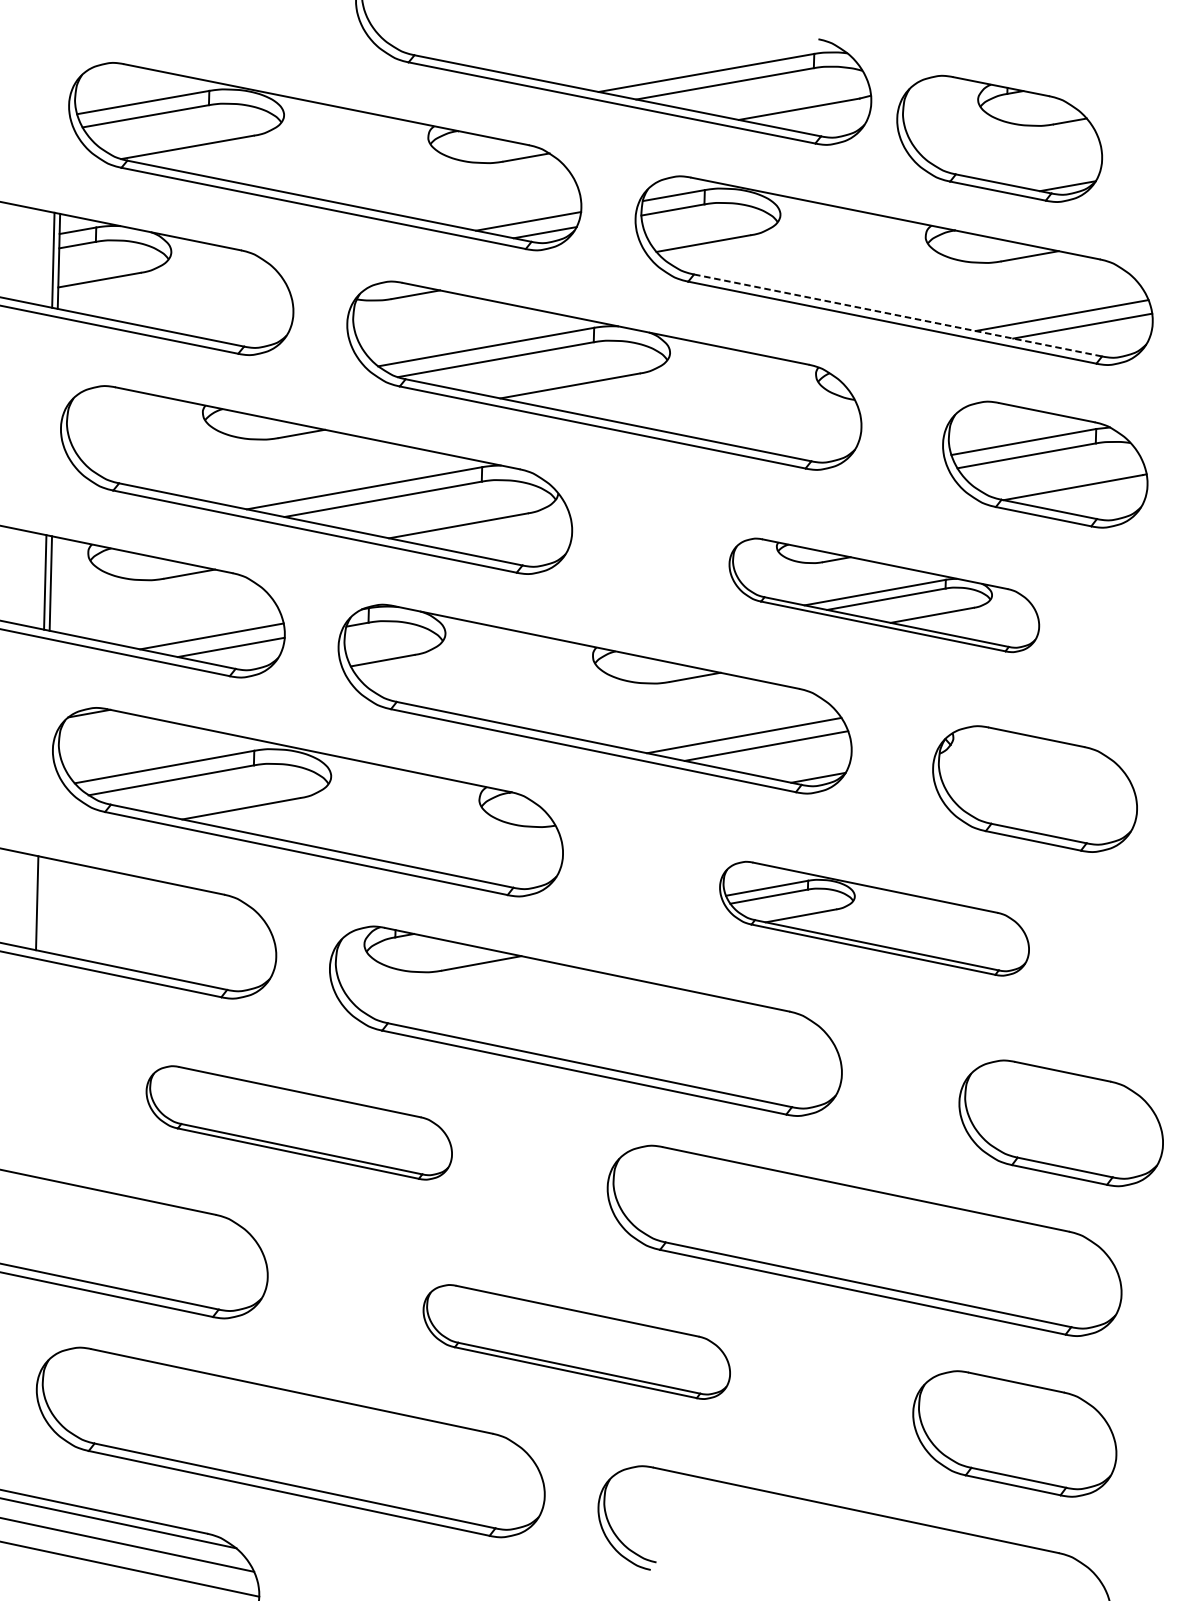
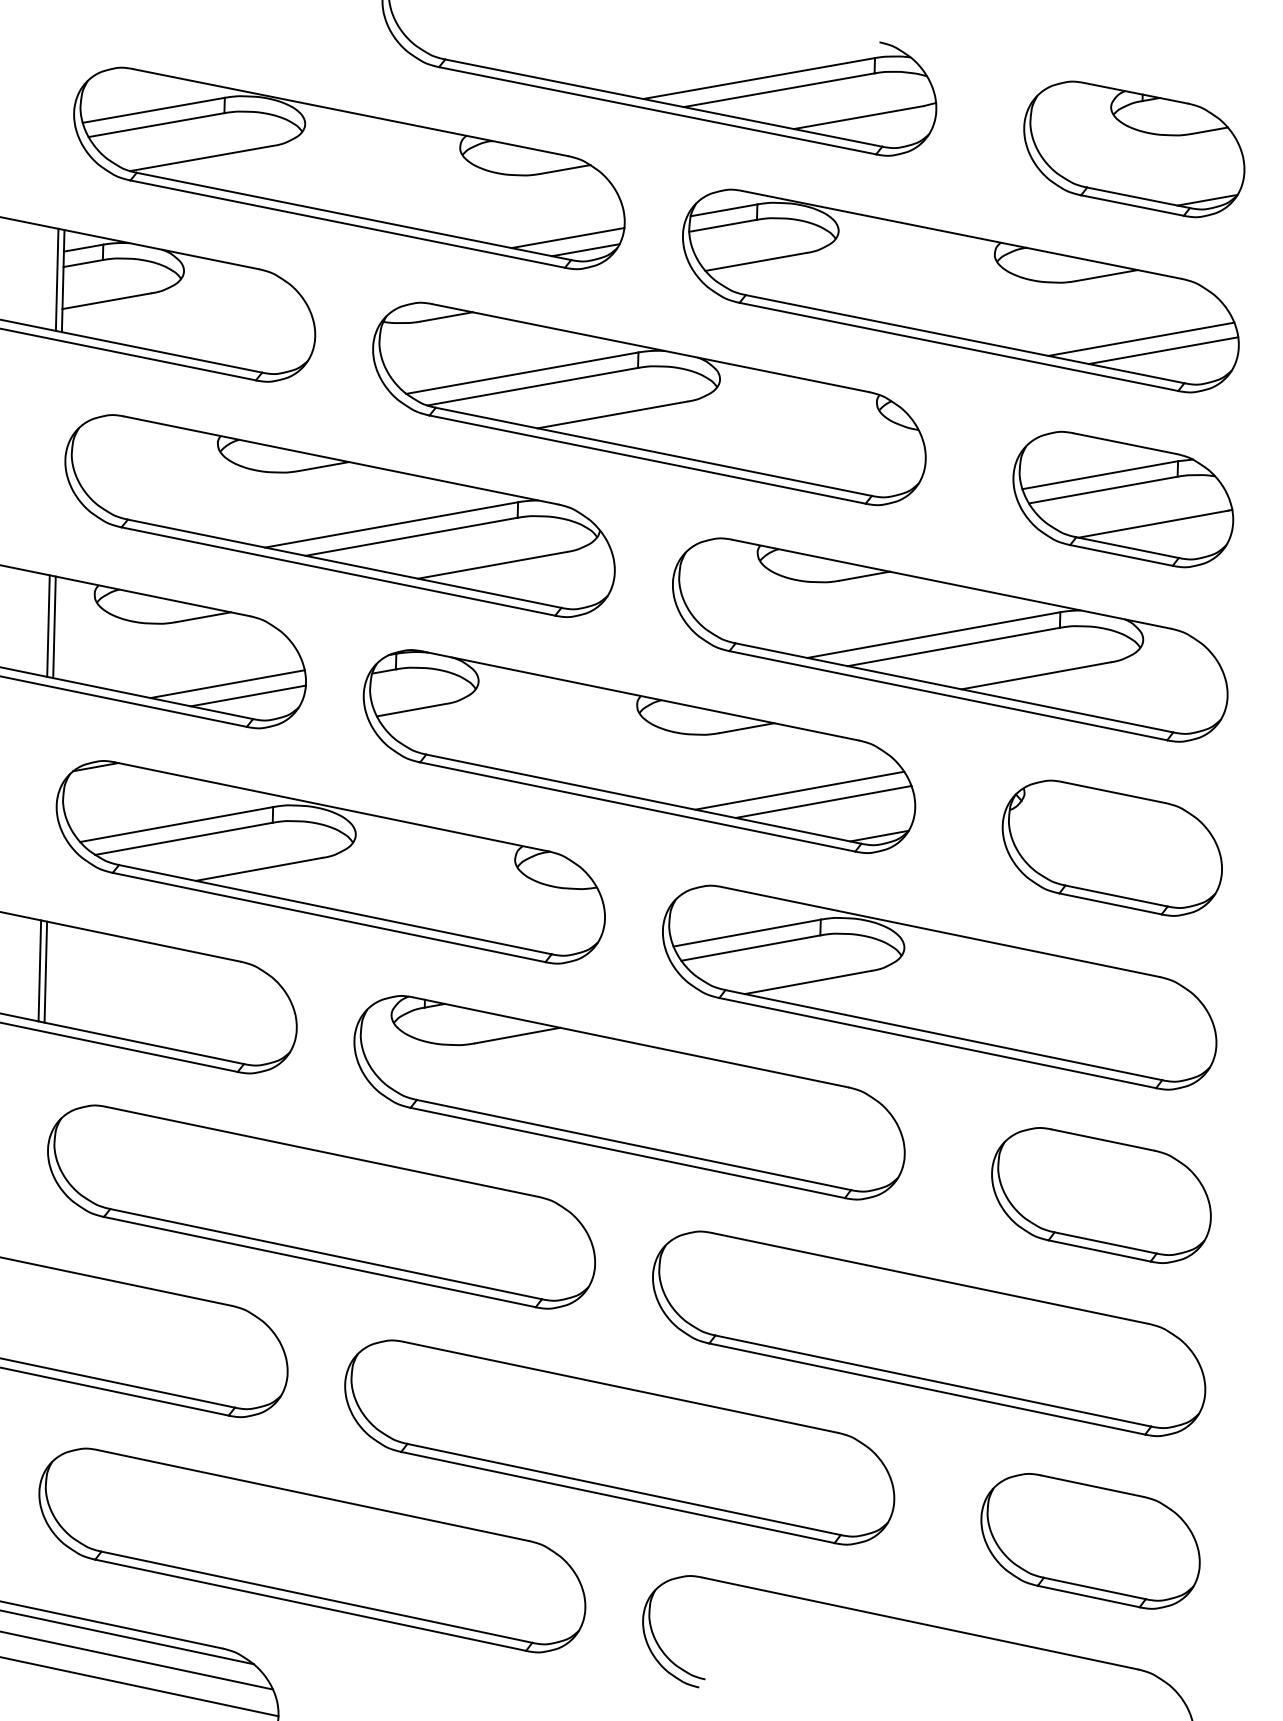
part: (999, 138) -> (1134, 149), moved
line: (898, 315) -> (965, 339), dashed -> solid
part: (884, 594) -> (950, 639), size x1.67
line: (42, 903) -> (45, 971), added
part: (874, 918) -> (939, 987), size x1.67
part: (299, 1122) -> (321, 1206), size x1.67
part: (1061, 1123) -> (1101, 1195), moved
part: (576, 1341) -> (619, 1442), size x1.67

